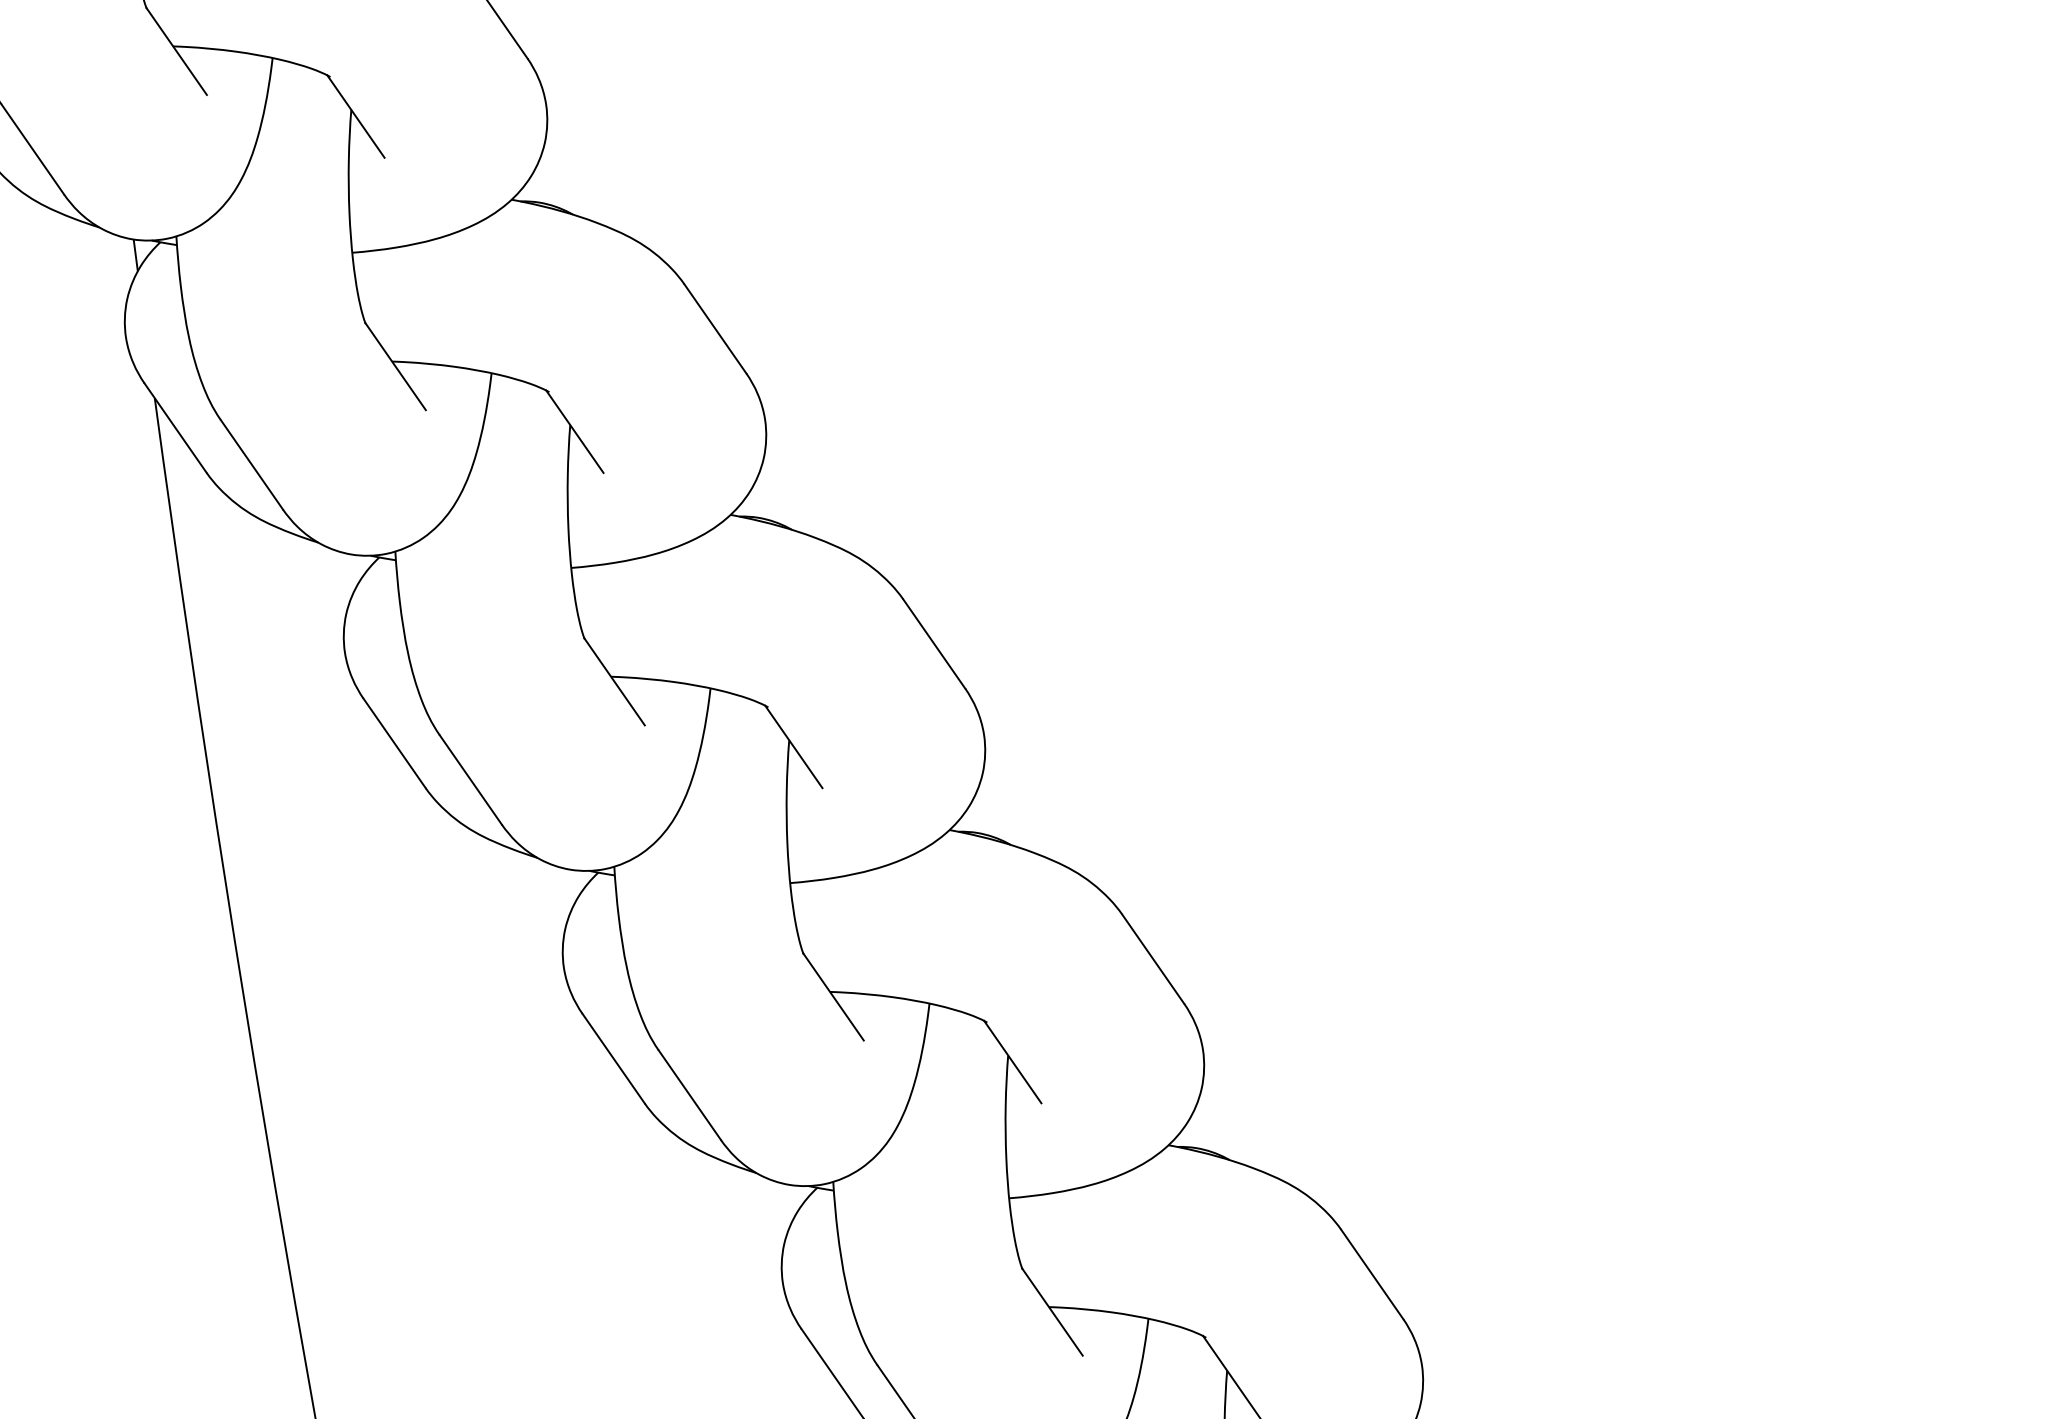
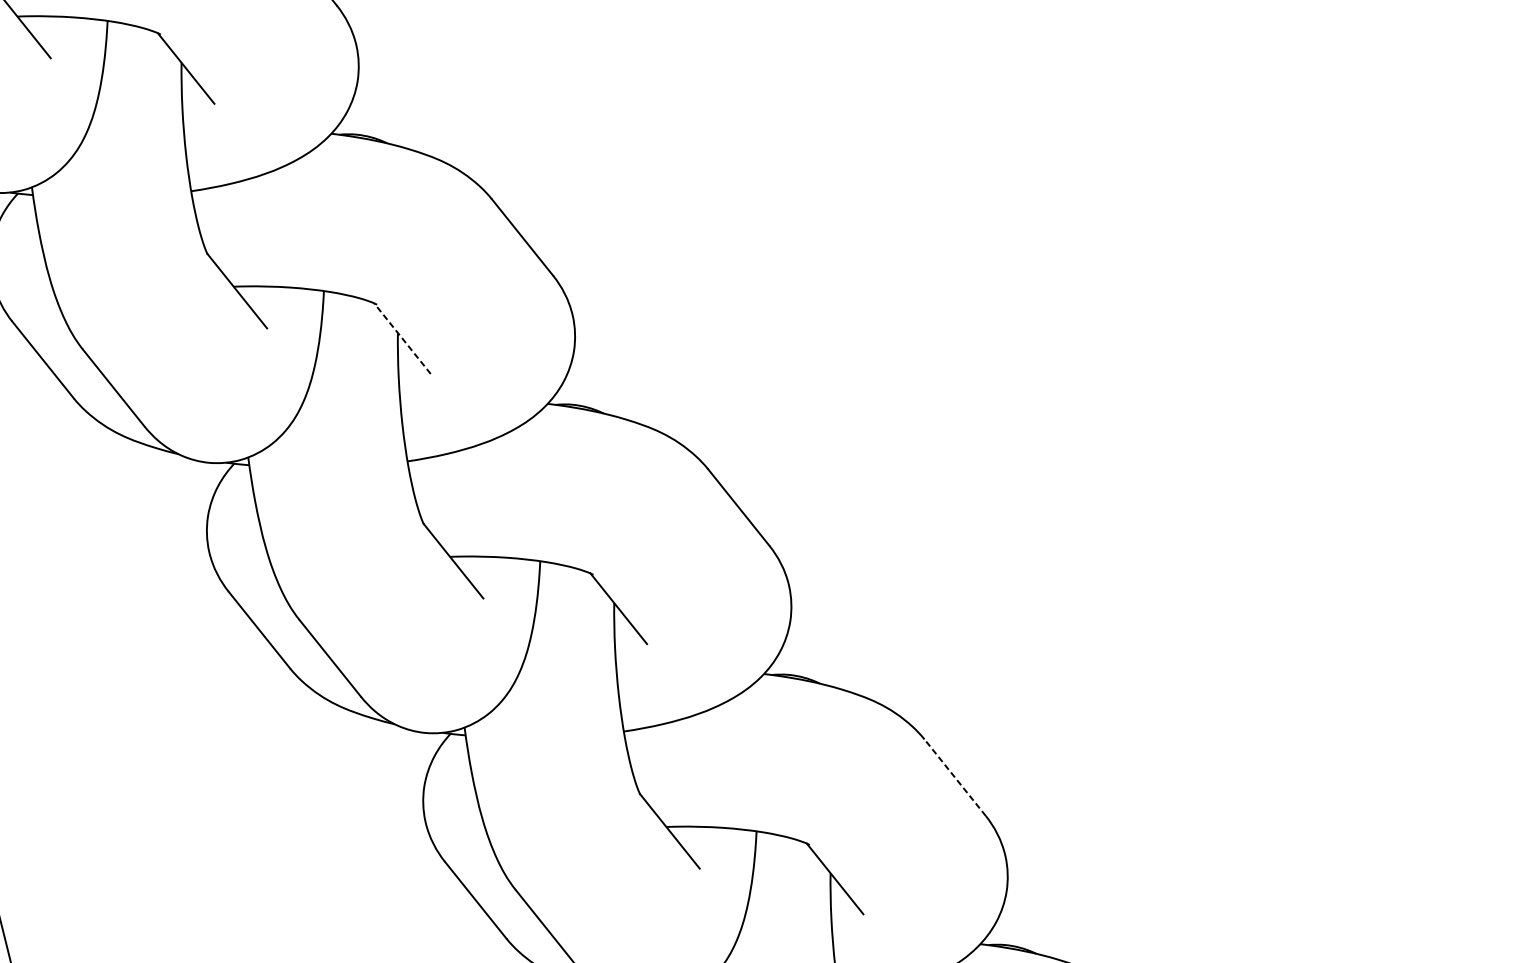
line: (793, 746) -> (402, 338), solid -> dashed
line: (1371, 1274) -> (954, 777), solid -> dashed

